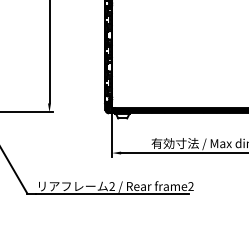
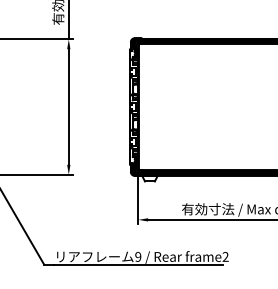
text: (112, 186) -> (138, 256), 2 -> 9

